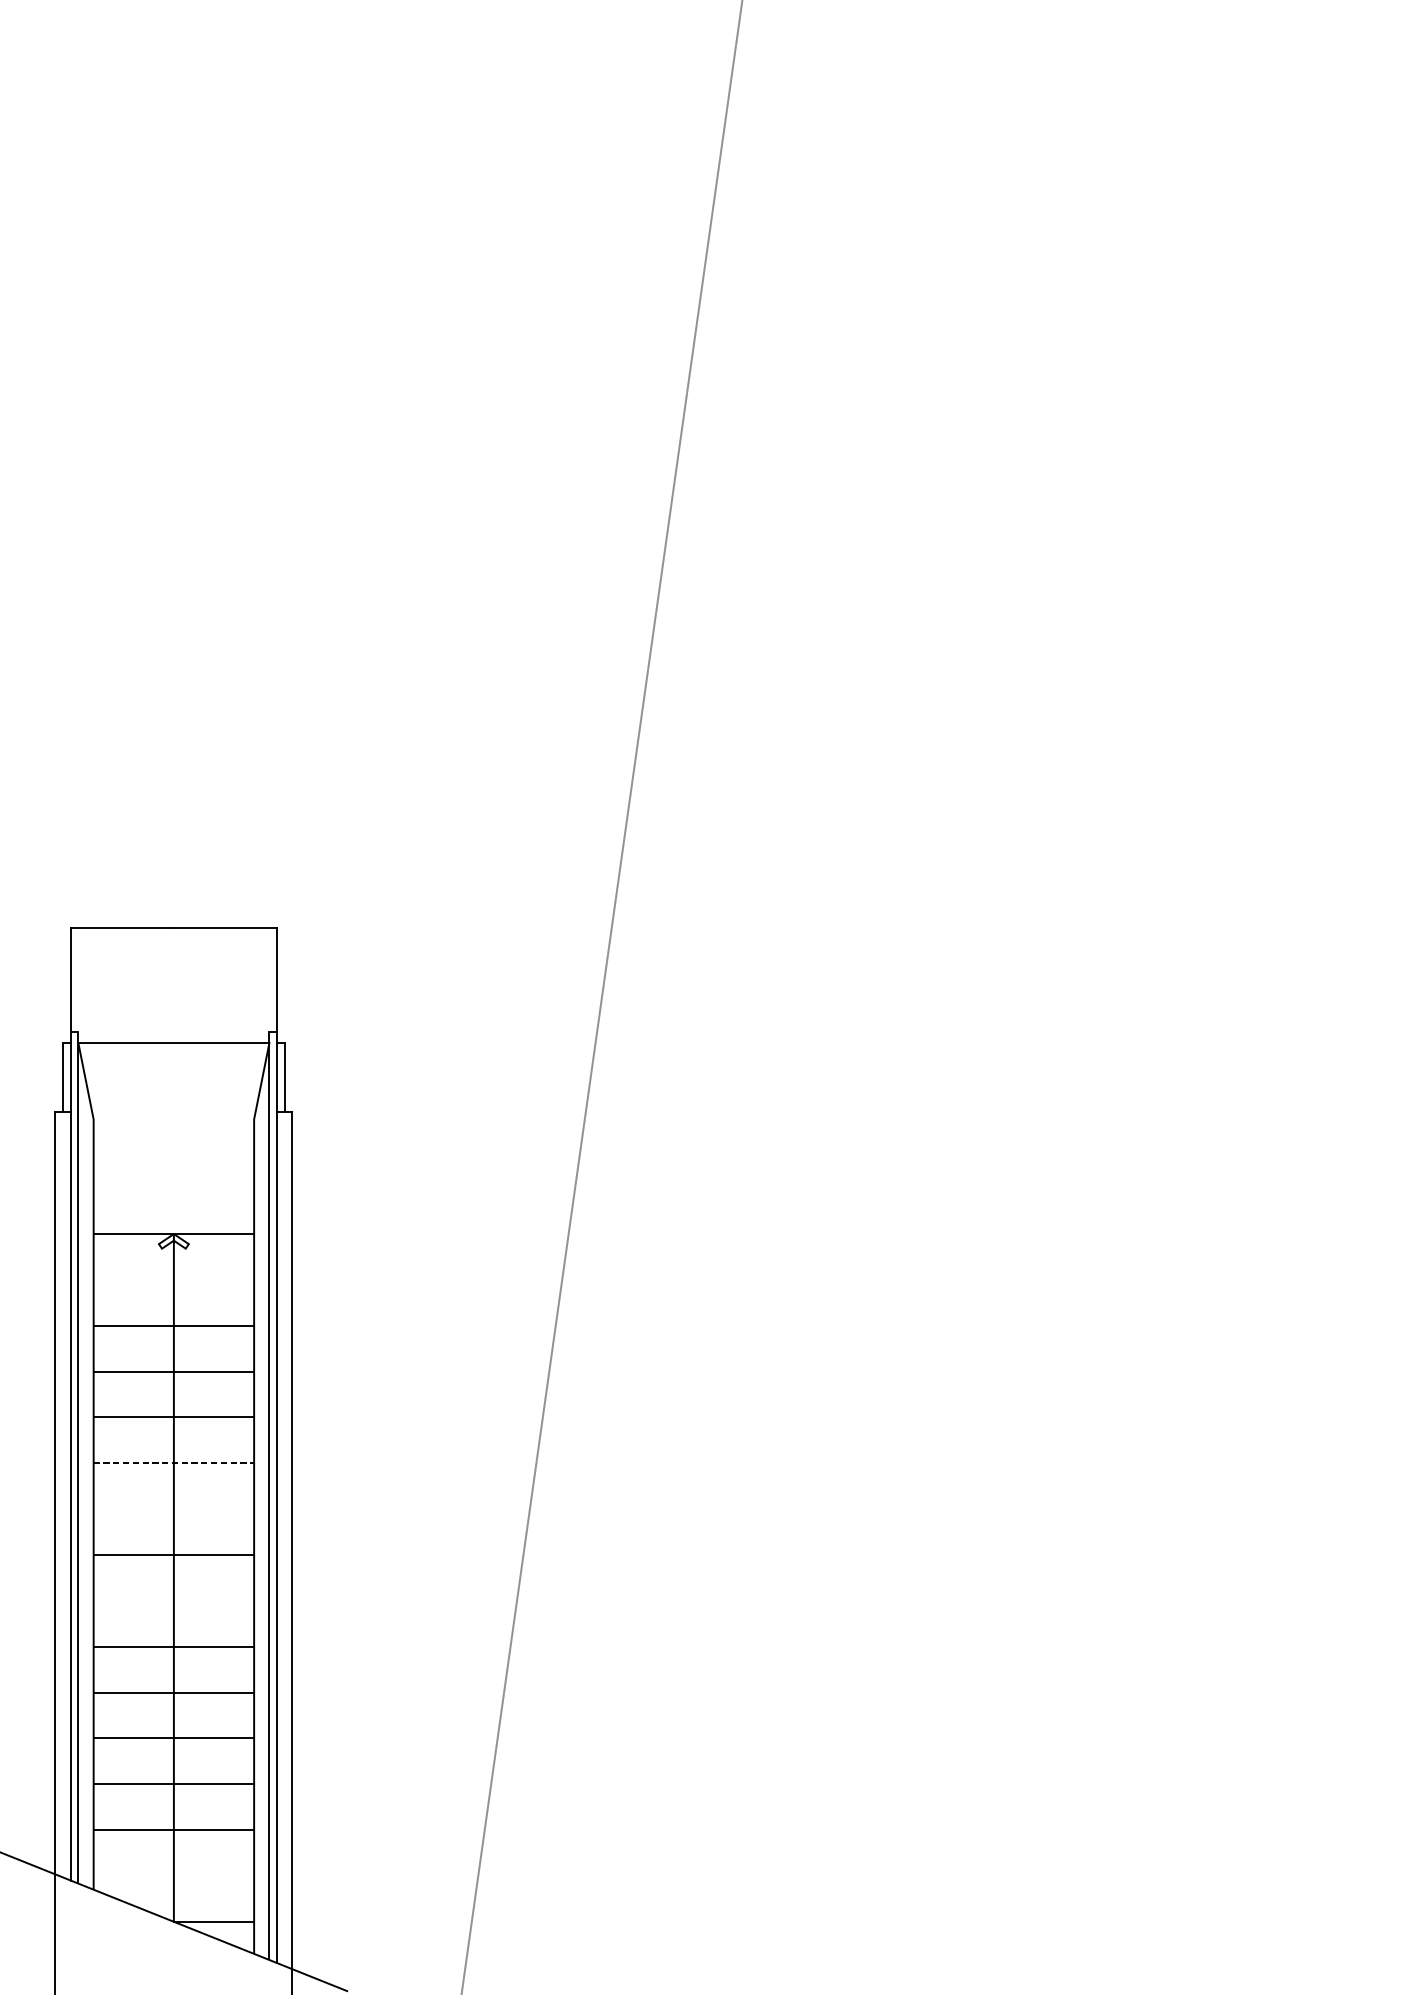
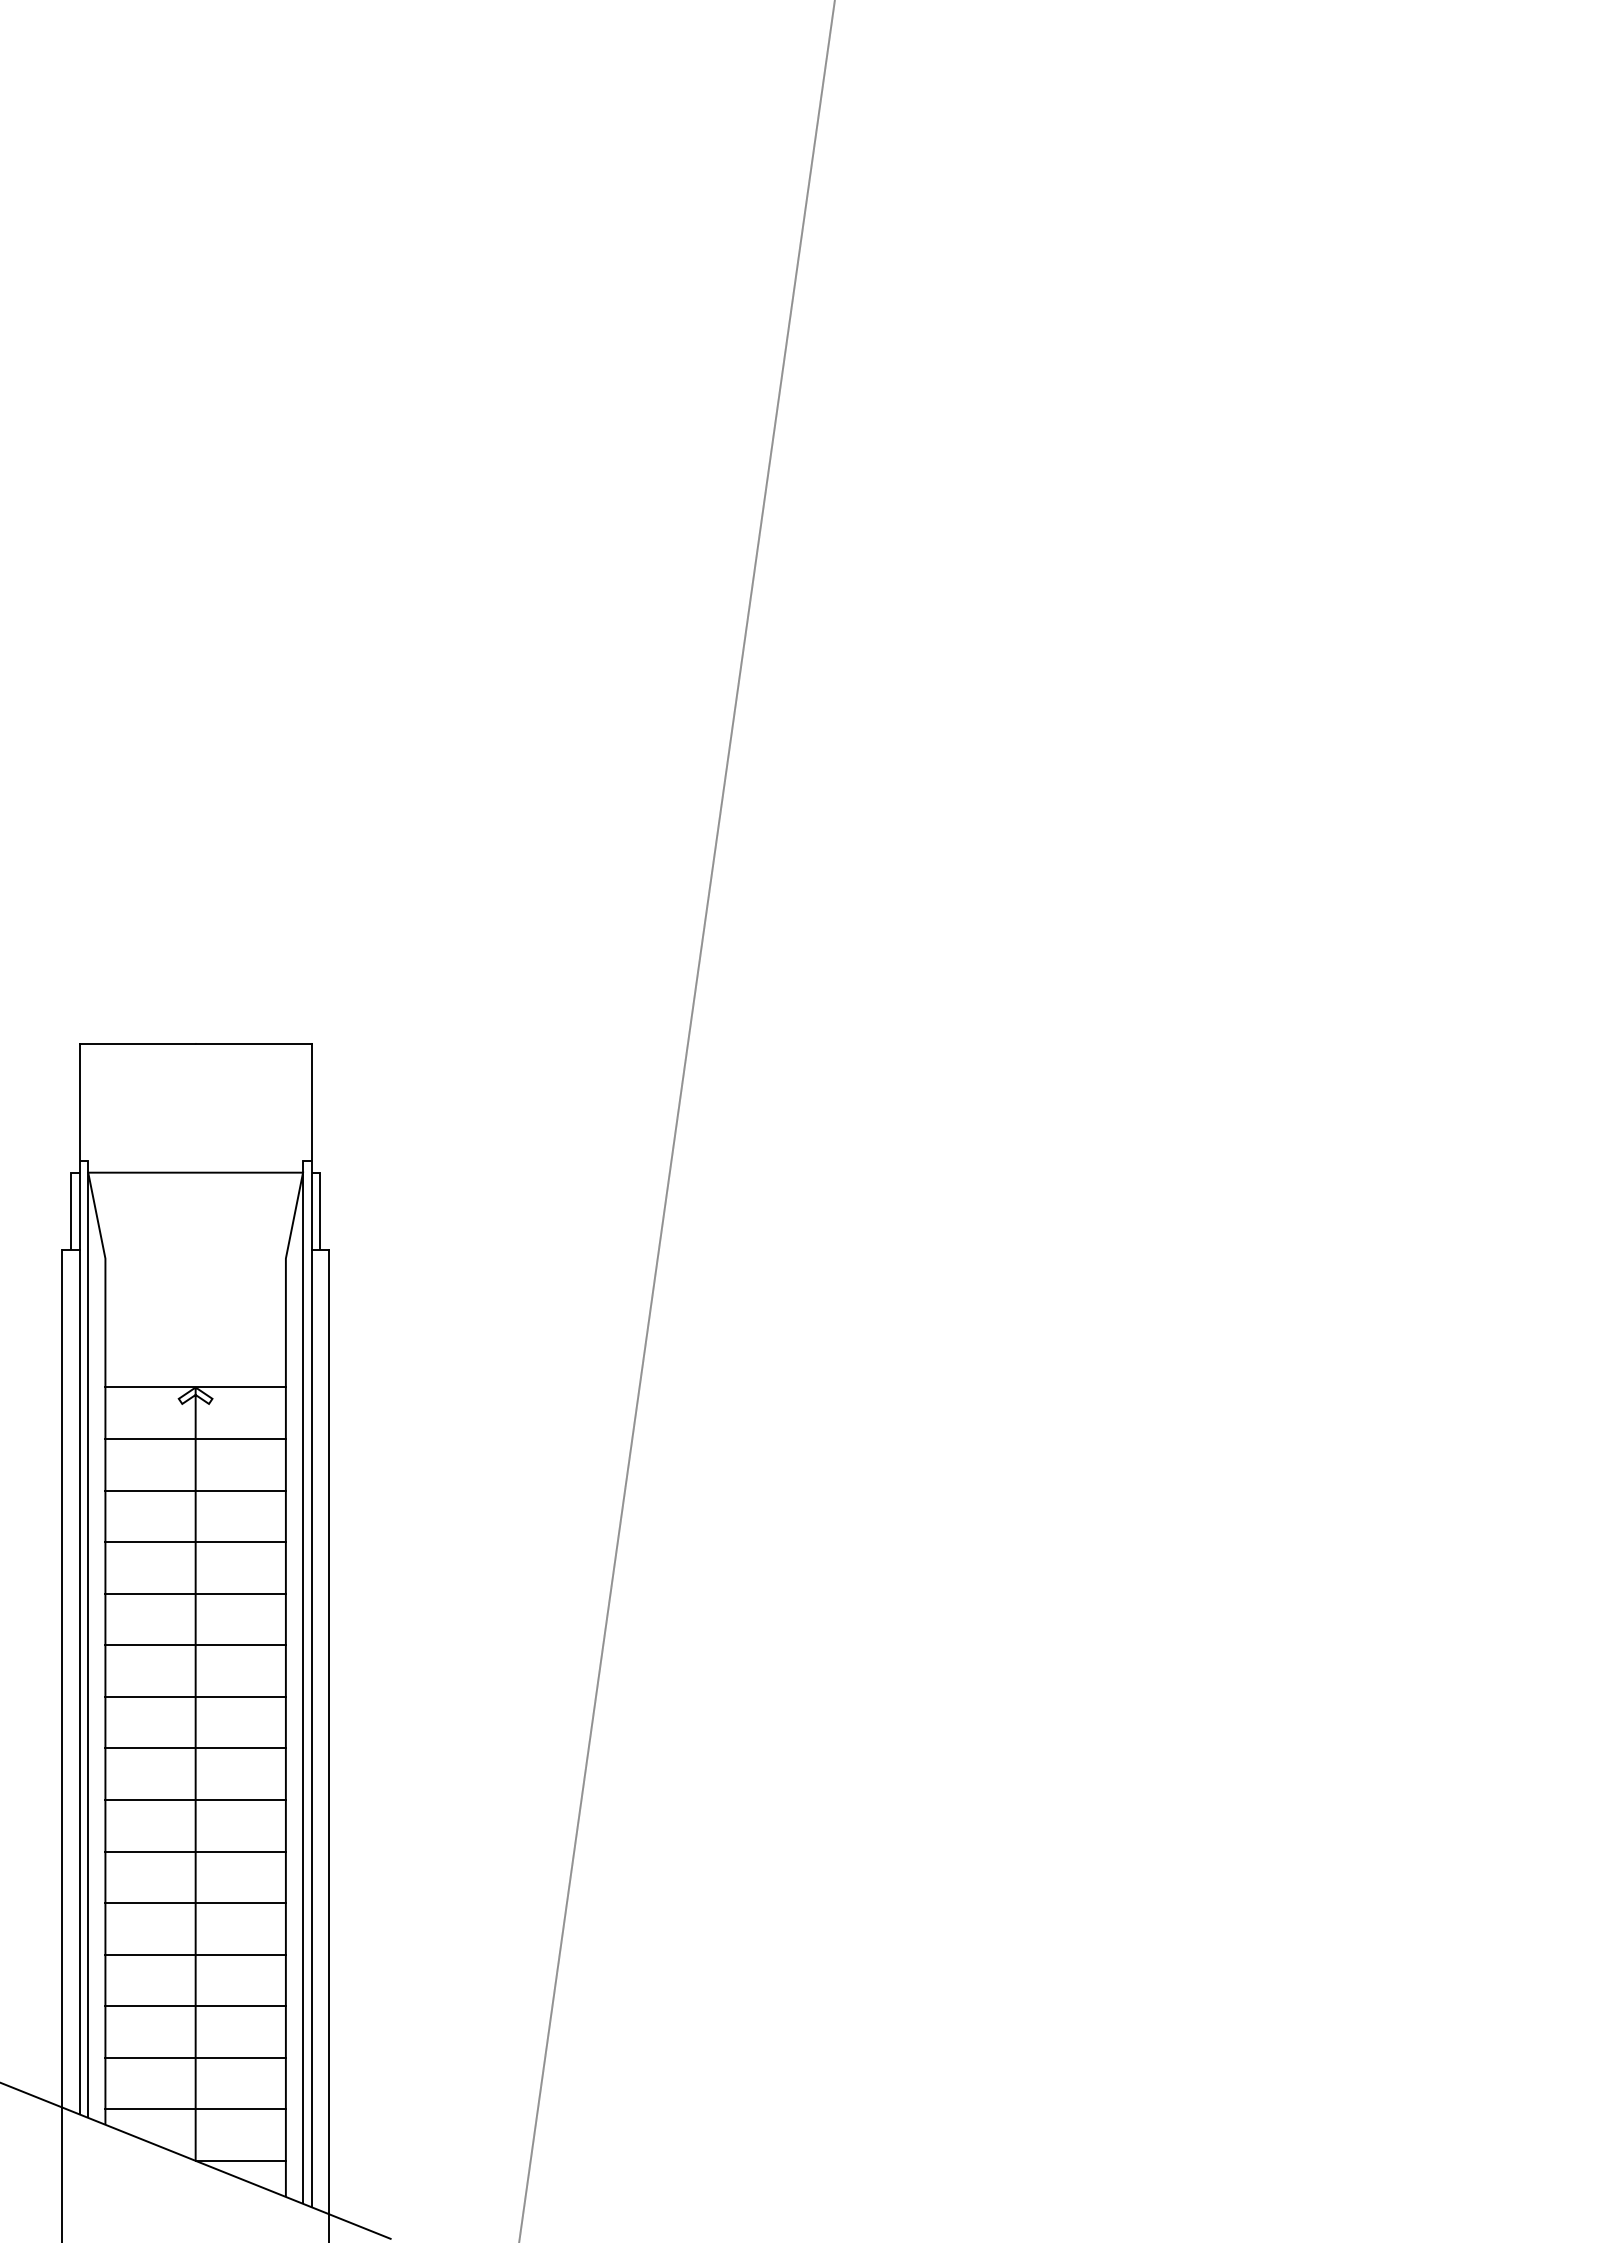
line: (173, 1280) -> (195, 1439), added
line: (174, 1463) -> (196, 1645), dashed -> solid
line: (173, 1508) -> (195, 1696), added
line: (173, 1600) -> (195, 1799), added
line: (173, 1876) -> (195, 2109), added

